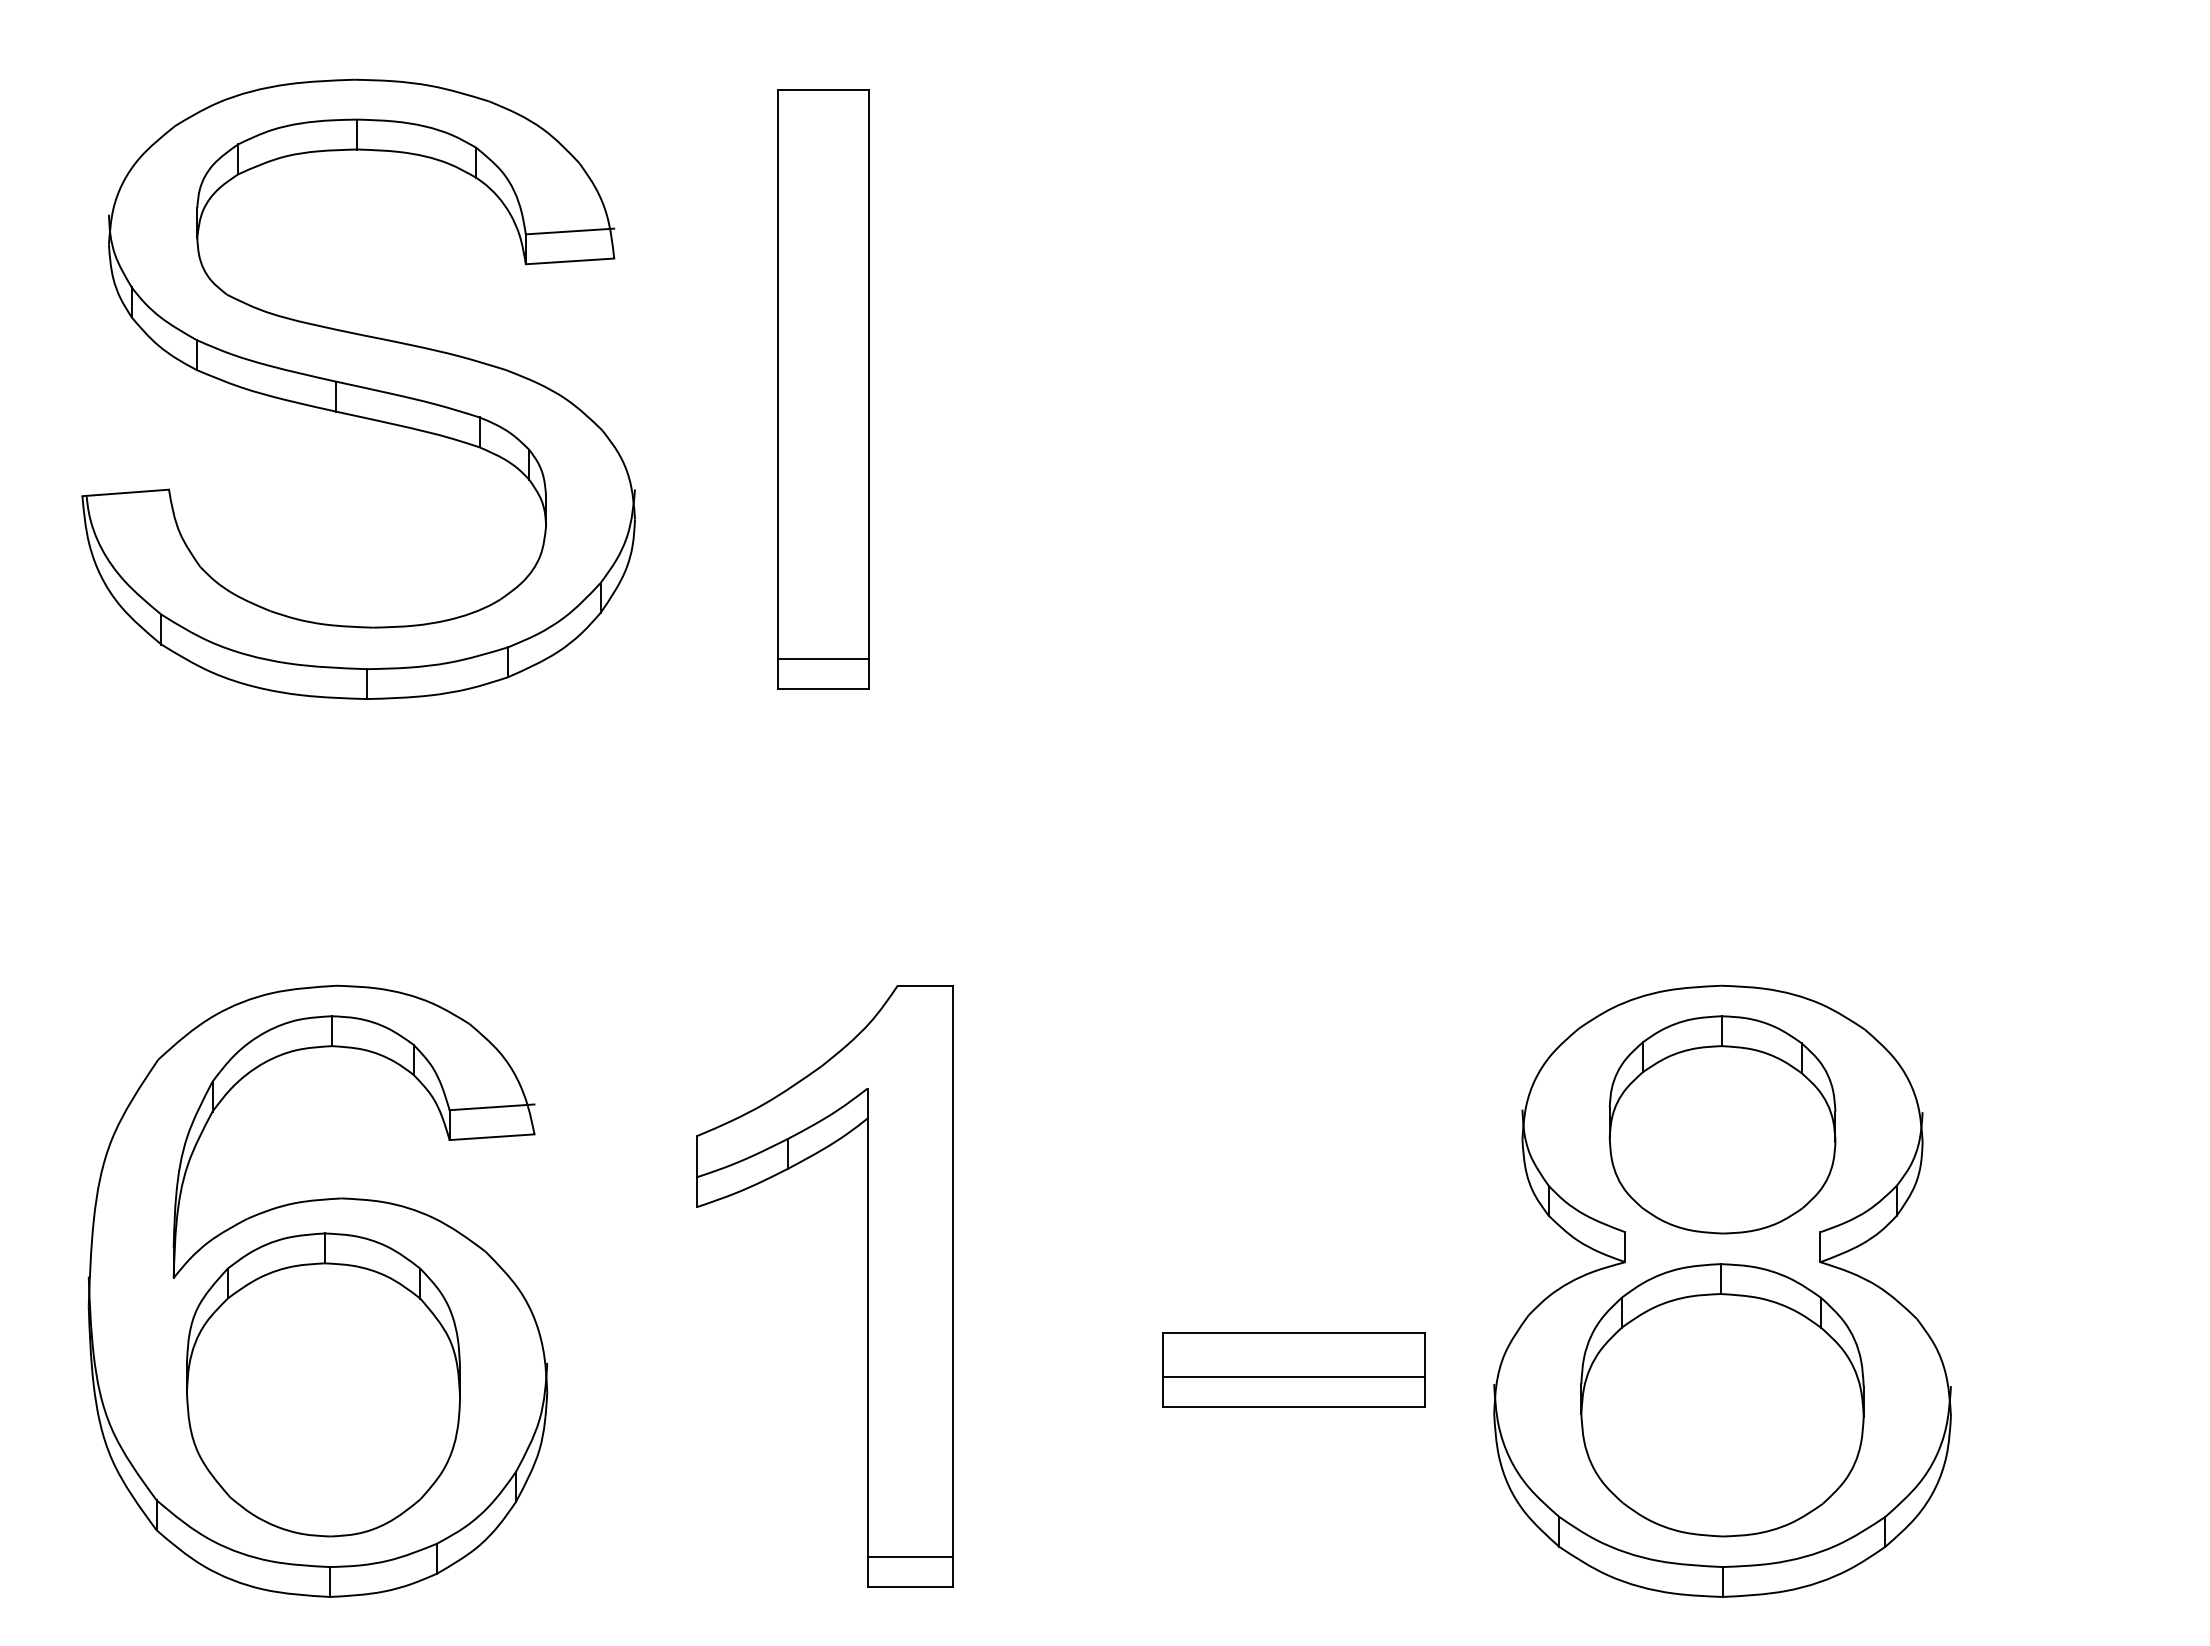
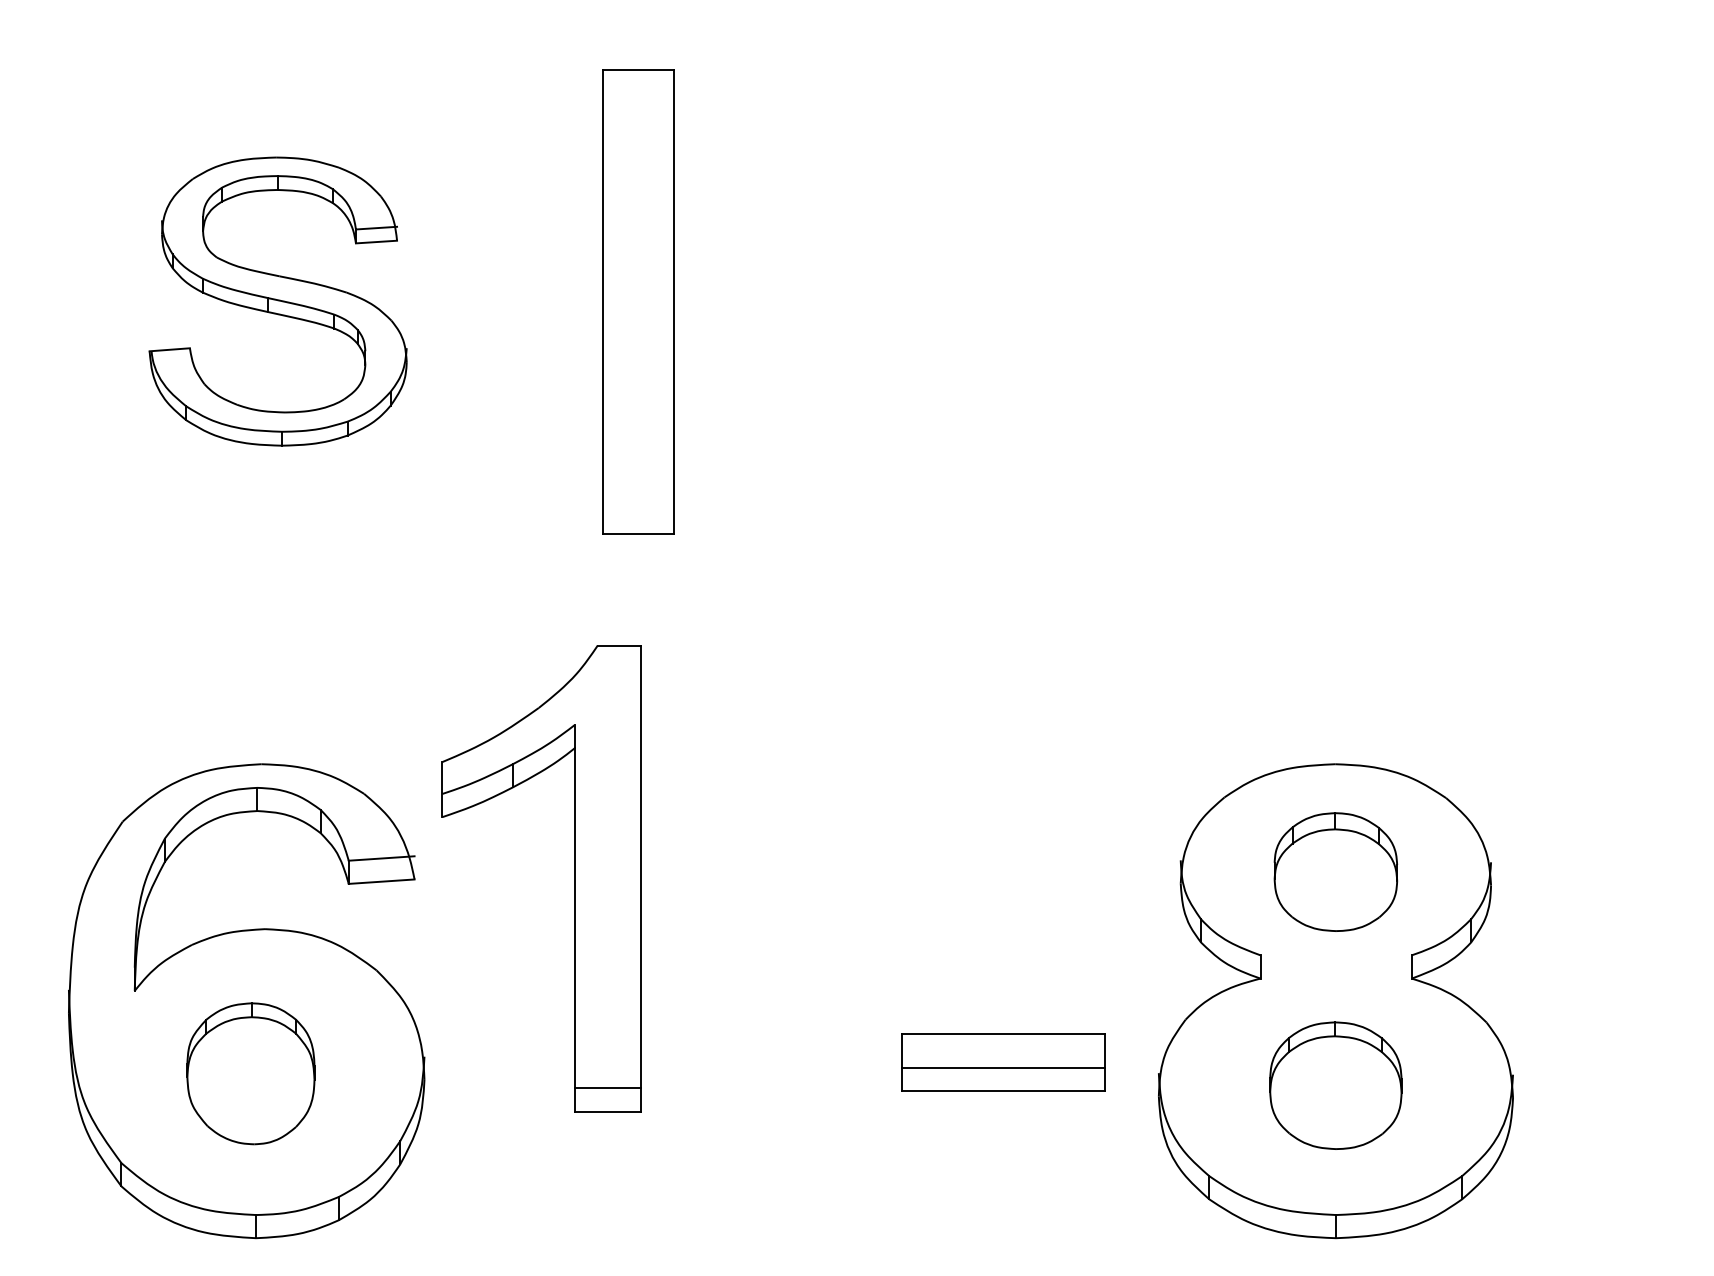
part: (358, 388) -> (278, 301), size x0.6
line: (823, 659) -> (638, 511), removed
part: (1722, 1124) -> (1335, 871), size x0.7
part: (867, 1286) -> (574, 878), moved
part: (323, 1384) -> (250, 1073), size x0.6
part: (1722, 1400) -> (1335, 1085), size x0.6

